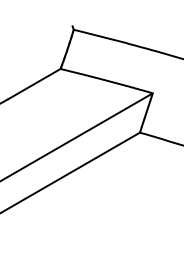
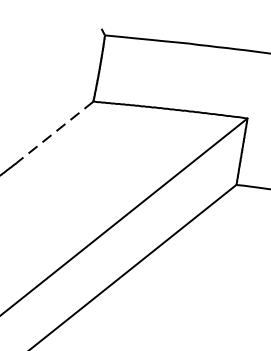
line: (34, 84) -> (55, 133), solid -> dashed

